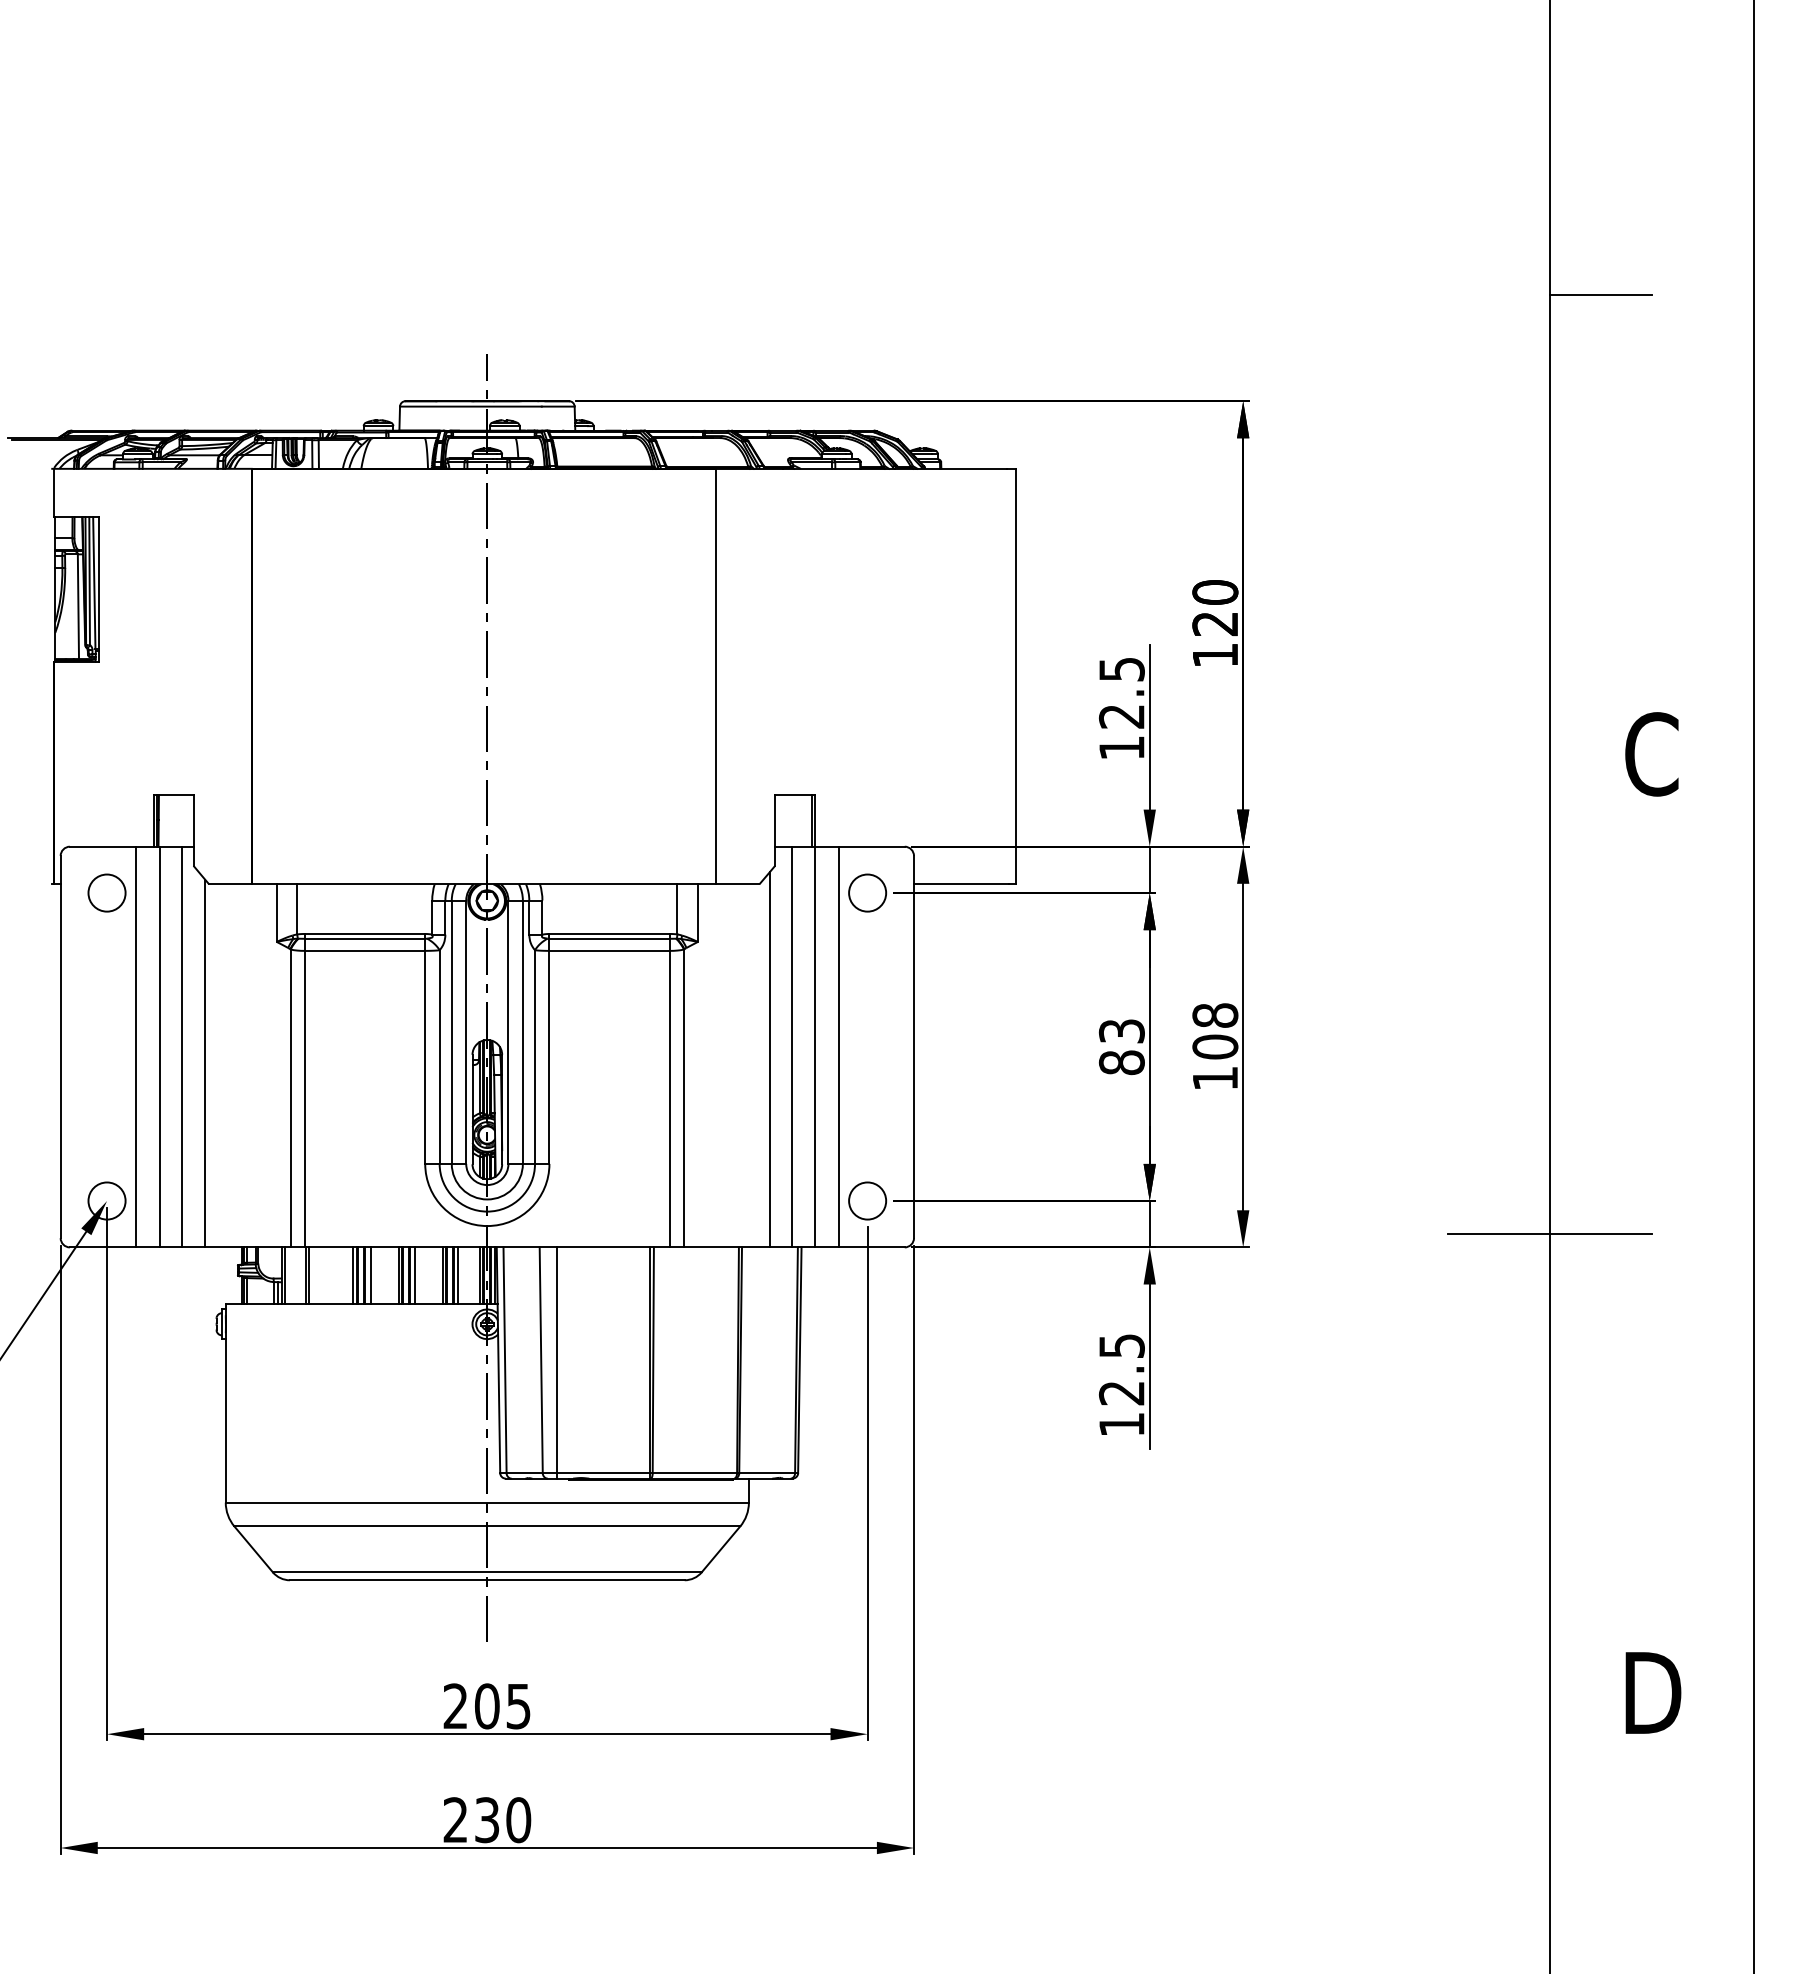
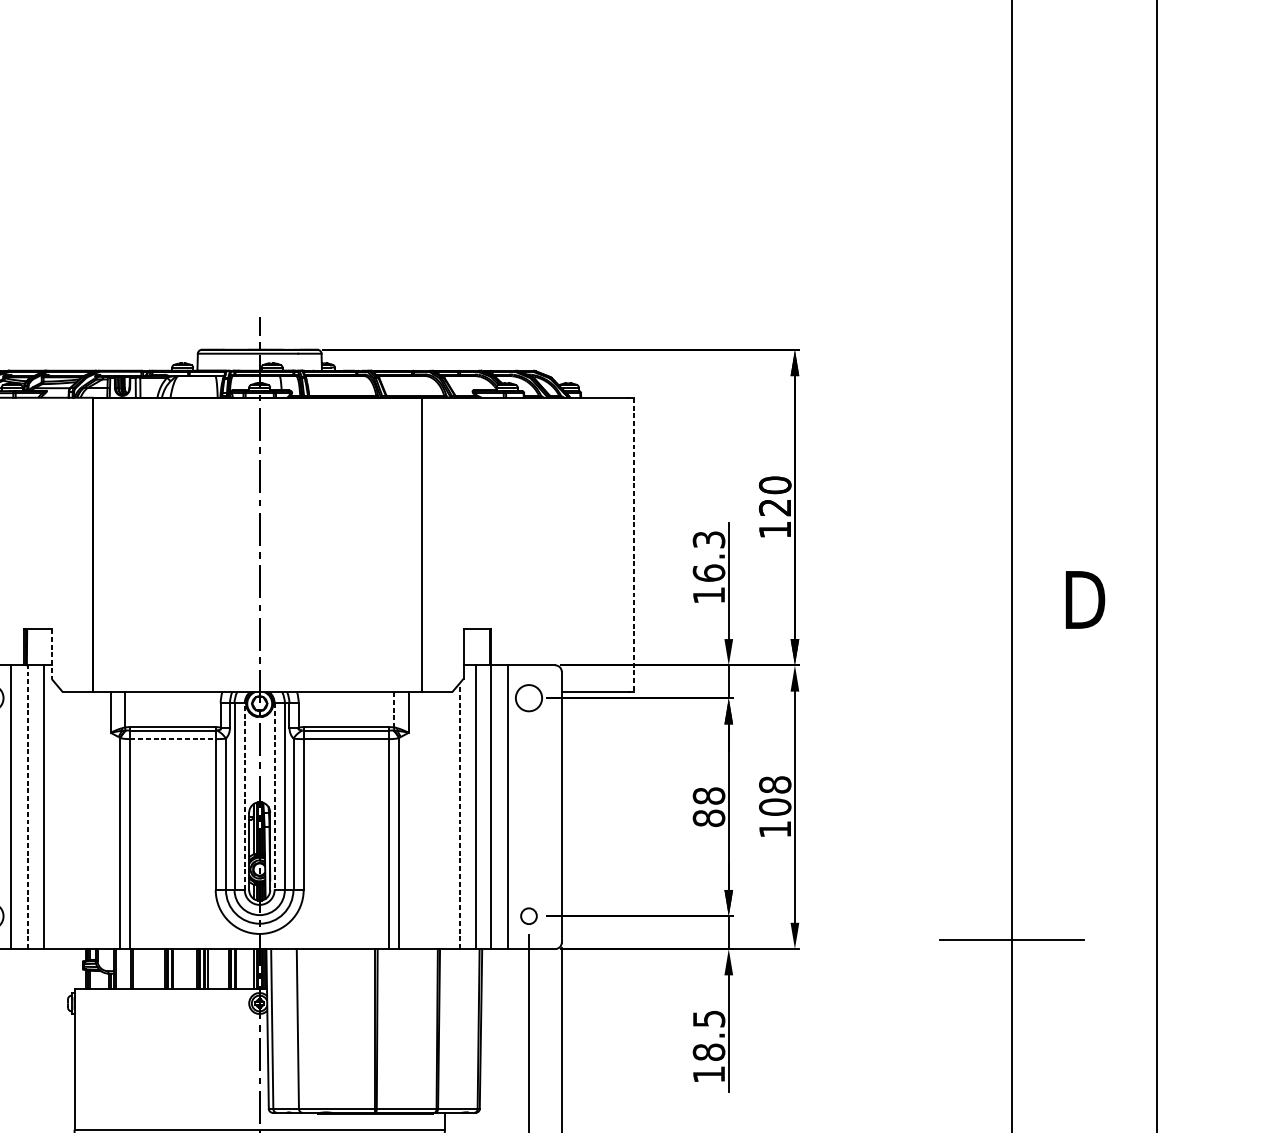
line: (1600, 295) -> (1047, 275), removed
line: (1016, 676) -> (634, 544), solid -> dashed
text: (1121, 692) -> (708, 556), 12.5 -> 16.3
text: (1653, 754) -> (1085, 600), C -> D
line: (193, 831) -> (51, 654), solid -> dashed
line: (677, 909) -> (394, 709), solid -> dashed
line: (365, 950) -> (173, 738), solid -> dashed
text: (1121, 1031) -> (708, 796), 83 -> 88
line: (466, 1032) -> (244, 796), solid -> dashed
line: (508, 1032) -> (274, 796), solid -> dashed
line: (160, 1046) -> (28, 806), solid -> dashed
line: (769, 1059) -> (459, 816), solid -> dashed
line: (205, 1063) -> (60, 818), removed
circle: (867, 1200) -> (528, 915), size x0.6
line: (370, 1275) -> (176, 968), removed
line: (458, 1275) -> (239, 968), removed
line: (556, 1362) -> (308, 1030), removed
text: (1121, 1392) -> (708, 1051), 12.5 -> 18.5

